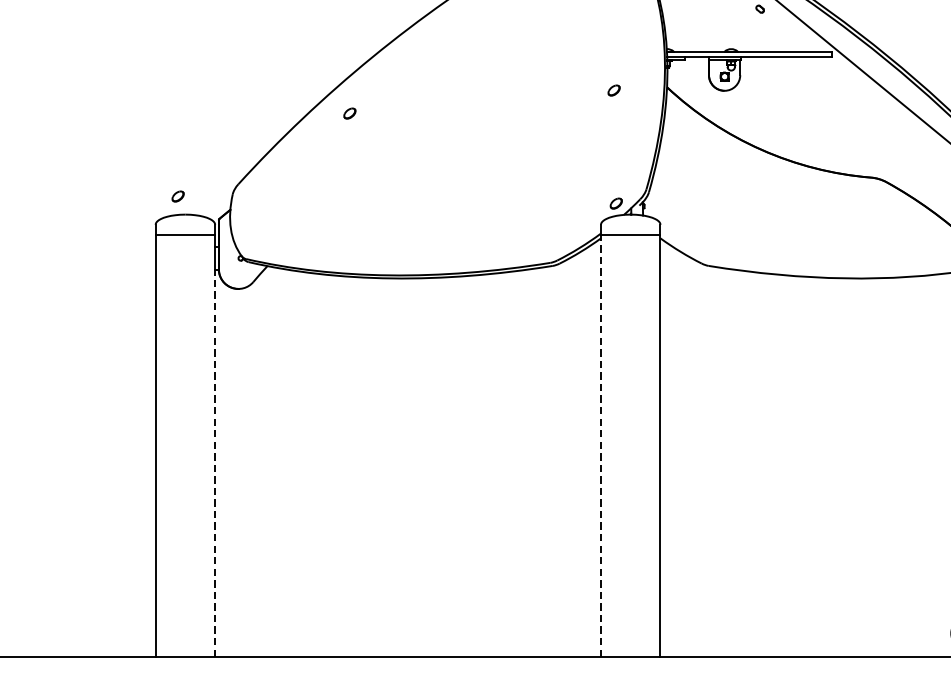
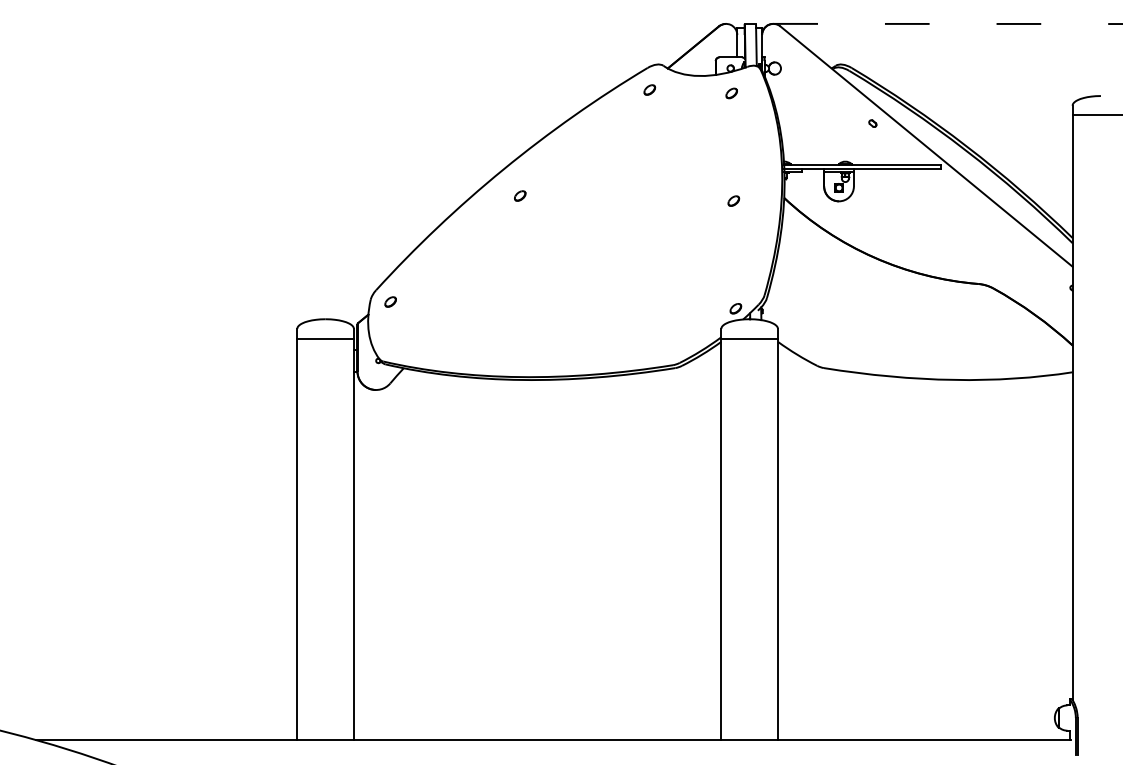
part: (350, 113) -> (520, 195), moved
part: (177, 195) -> (390, 301), moved
line: (601, 445) -> (721, 539), dashed -> solid
line: (214, 462) -> (353, 555), dashed -> solid

